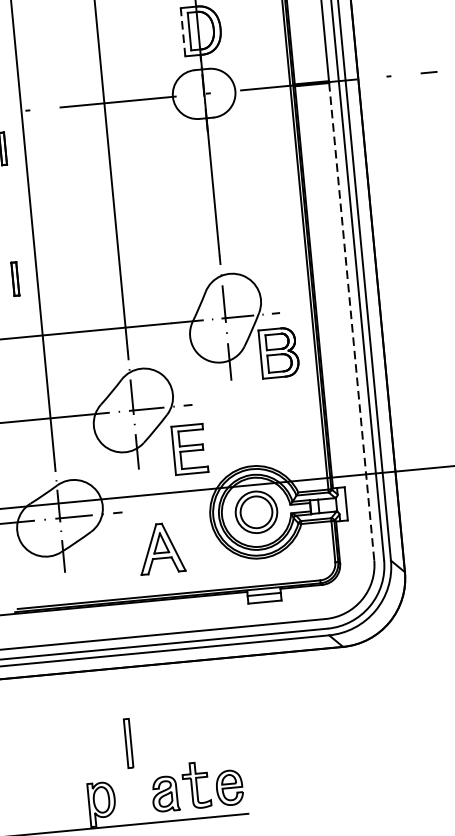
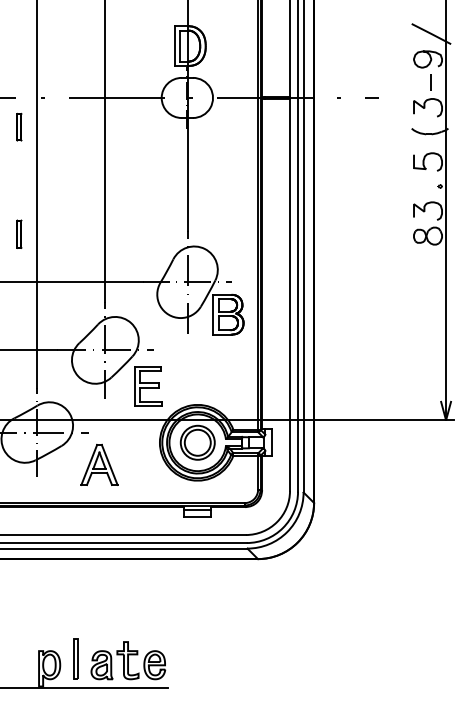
line: (182, 32) -> (174, 46), dashed -> solid
line: (352, 322) -> (290, 295), dashed -> solid
part: (161, 547) -> (99, 464), moved
part: (128, 742) -> (75, 658), moved

